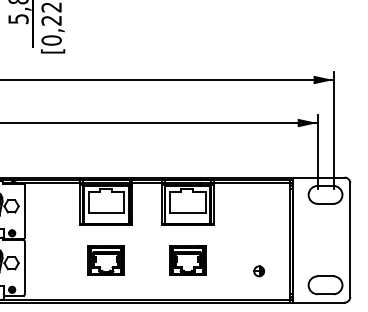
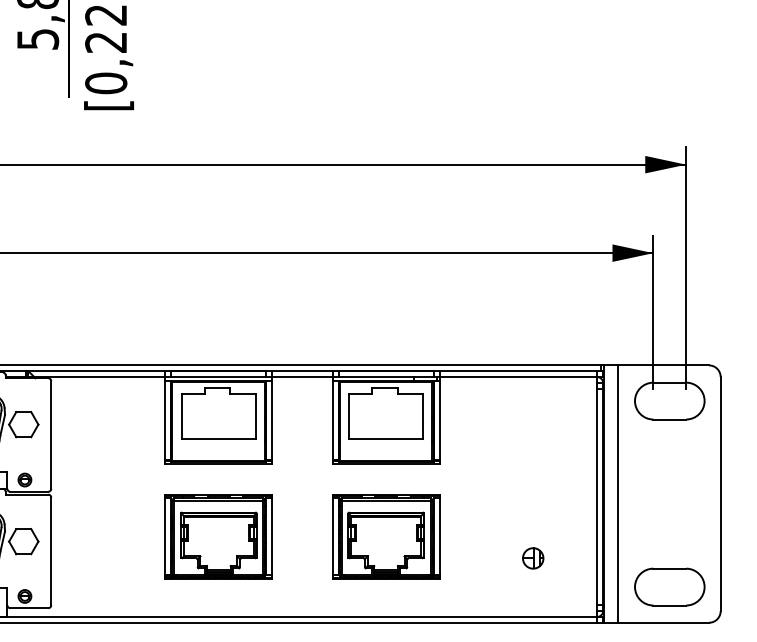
line: (300, 239) -> (618, 492), added
part: (105, 260) -> (216, 536), size x1.43
part: (187, 260) -> (385, 536), size x1.43

